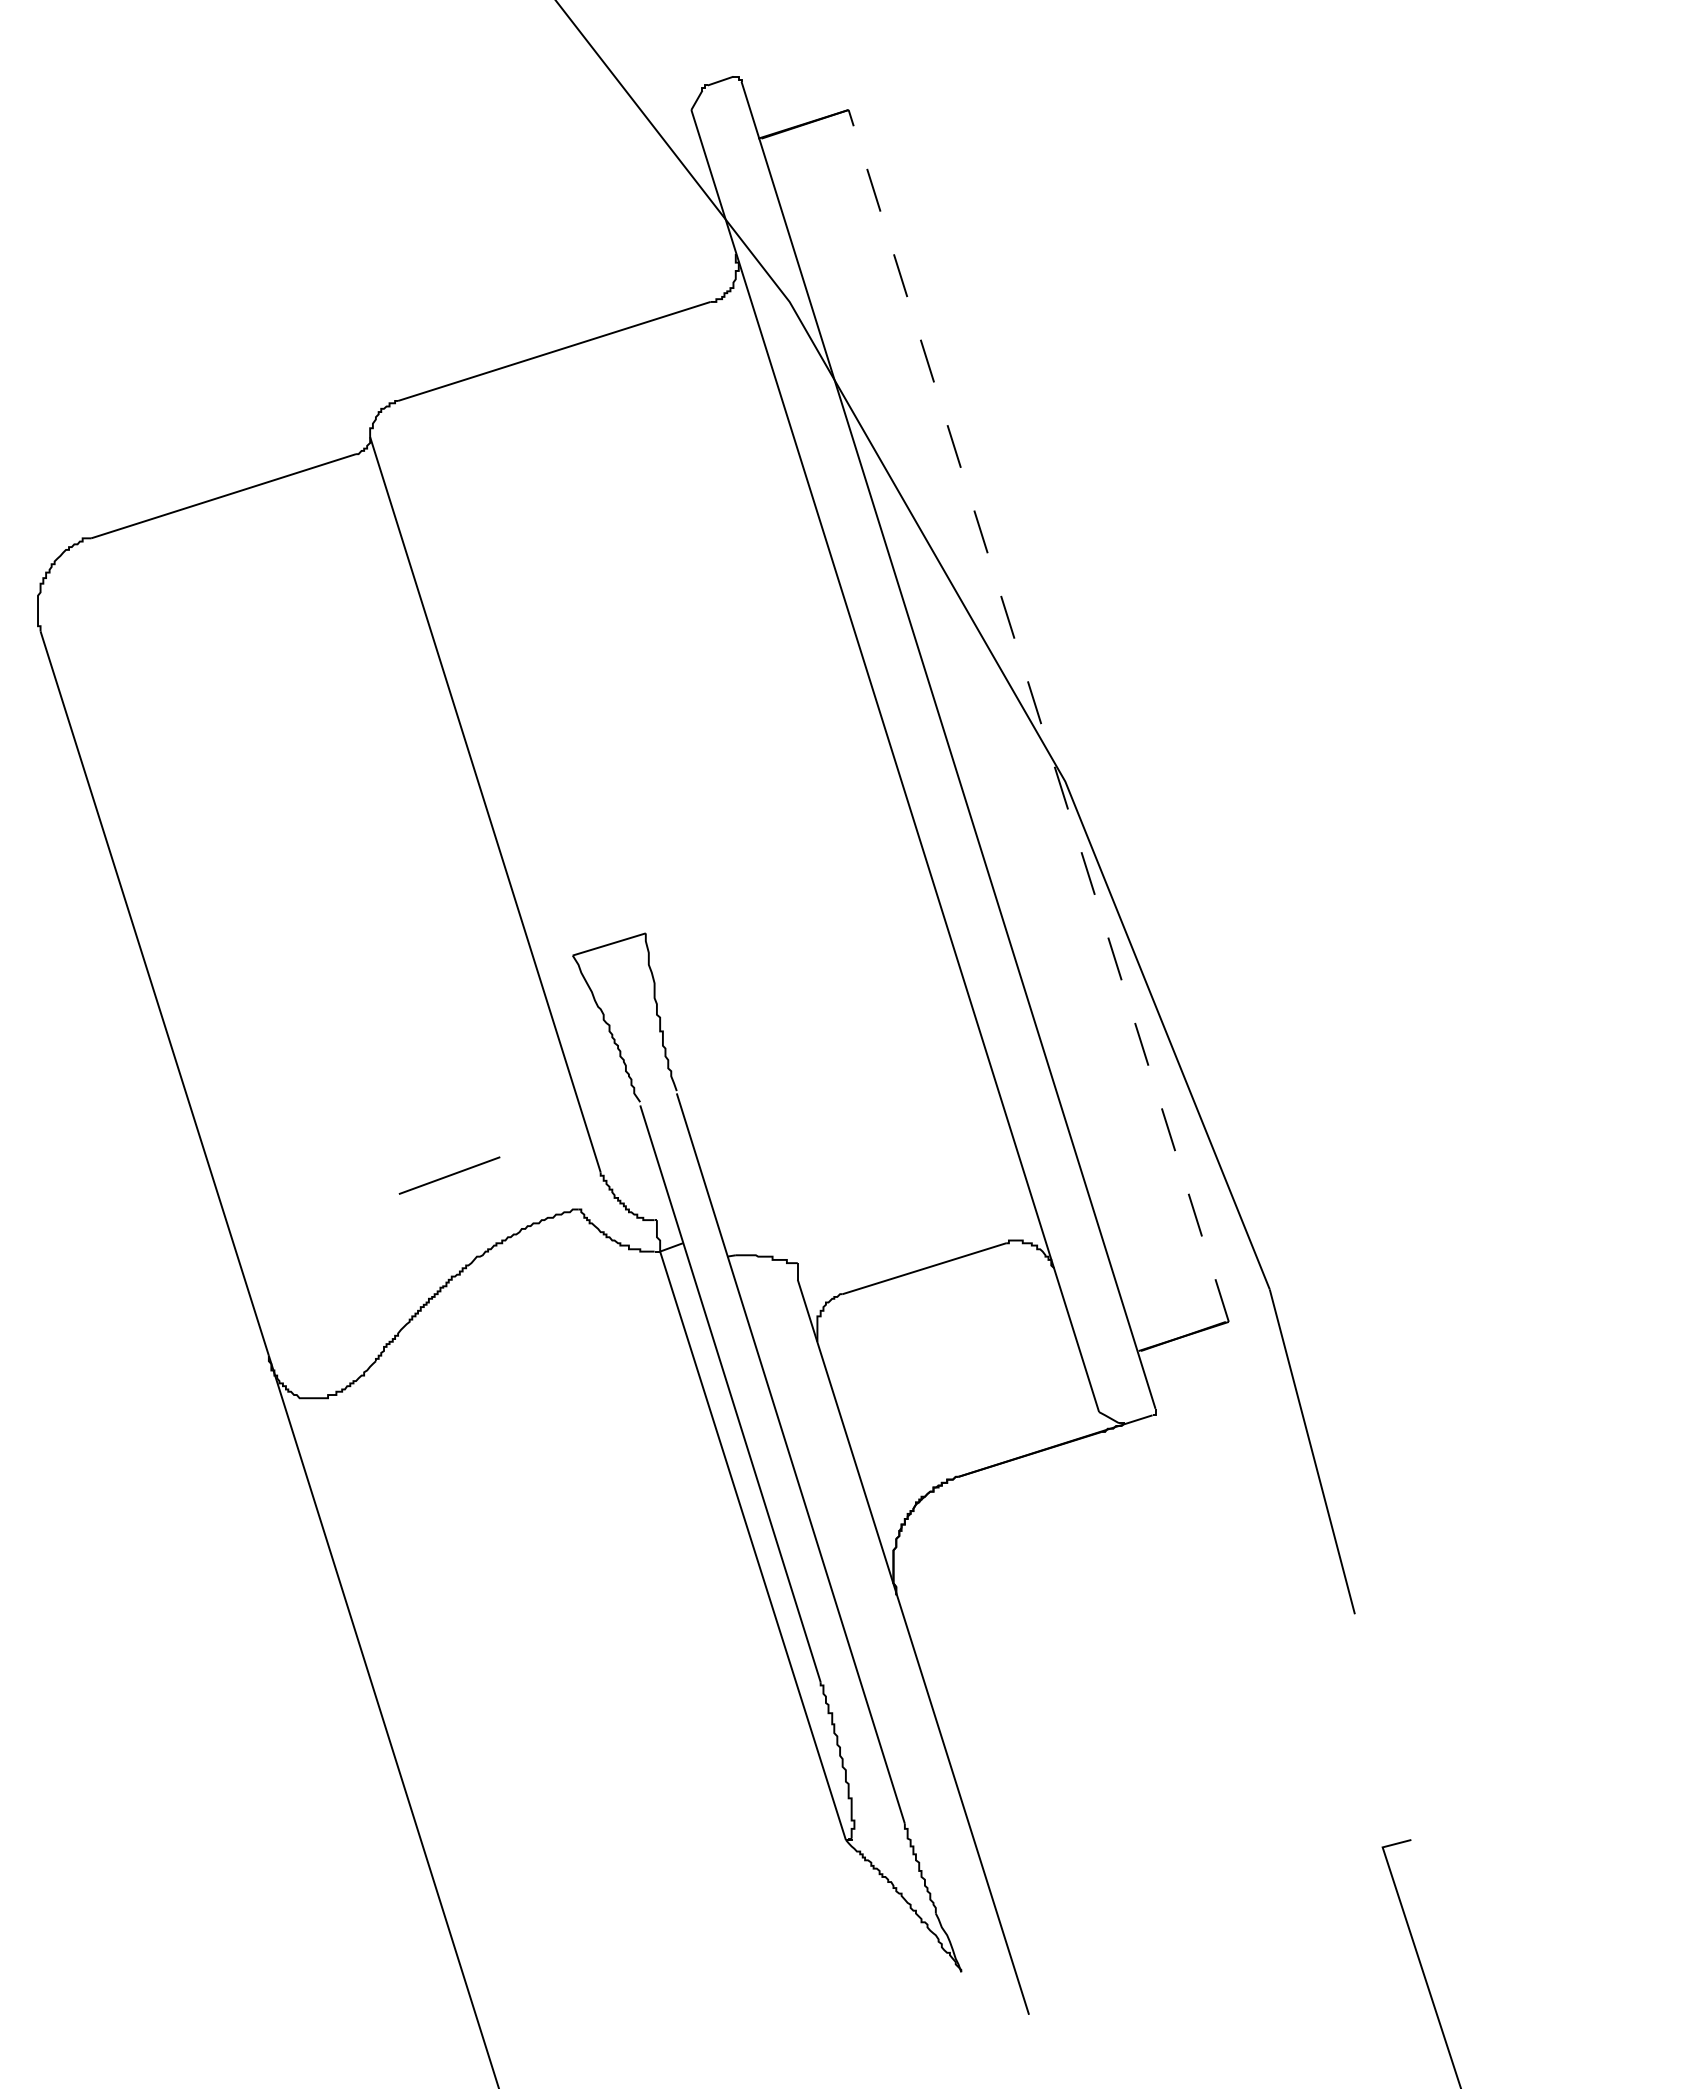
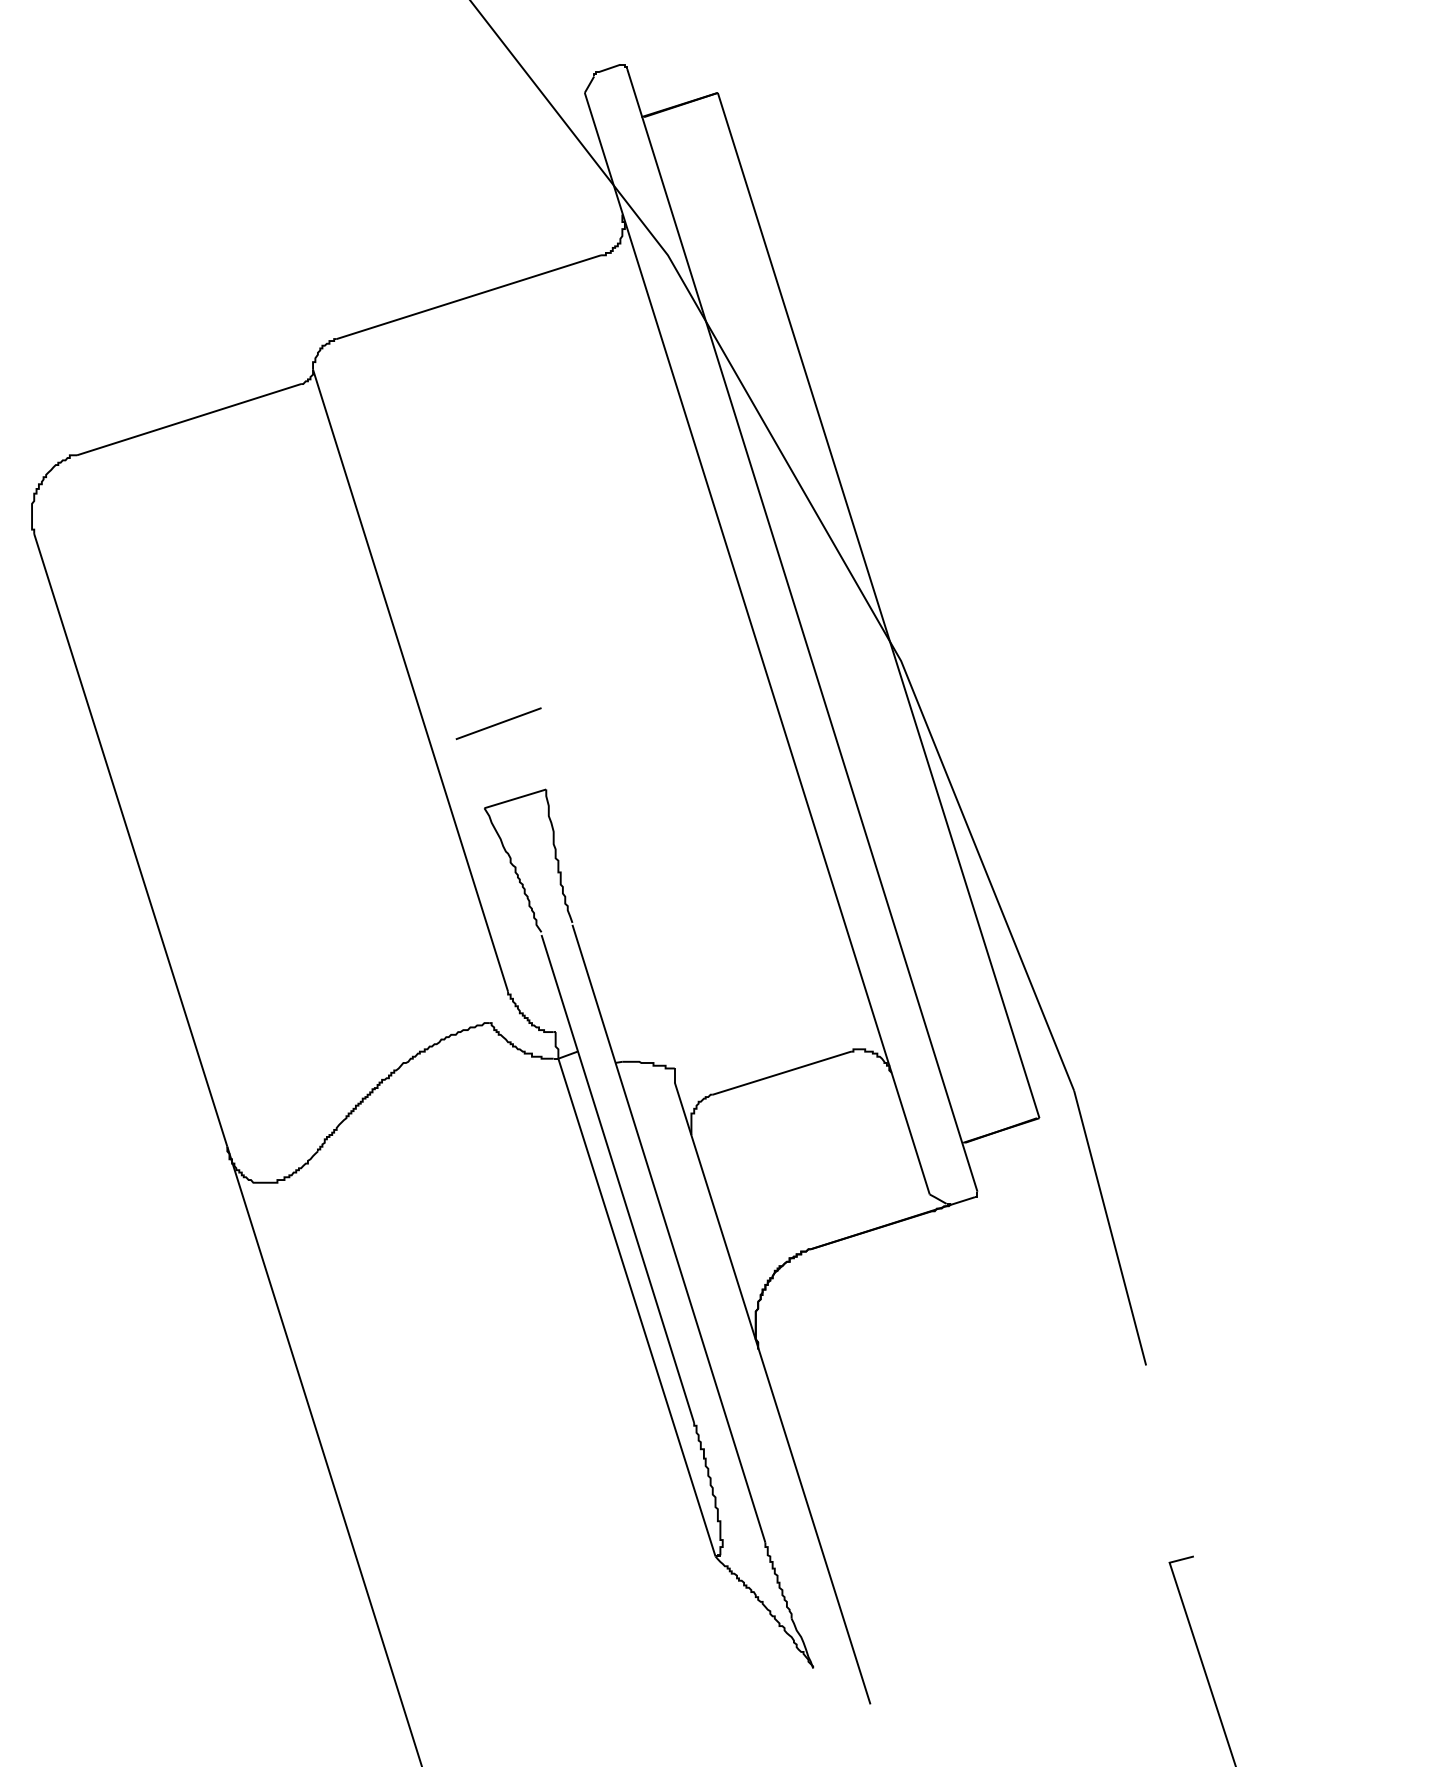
line: (1038, 715) -> (878, 605), dashed -> solid
line: (449, 1175) -> (498, 723), moved

